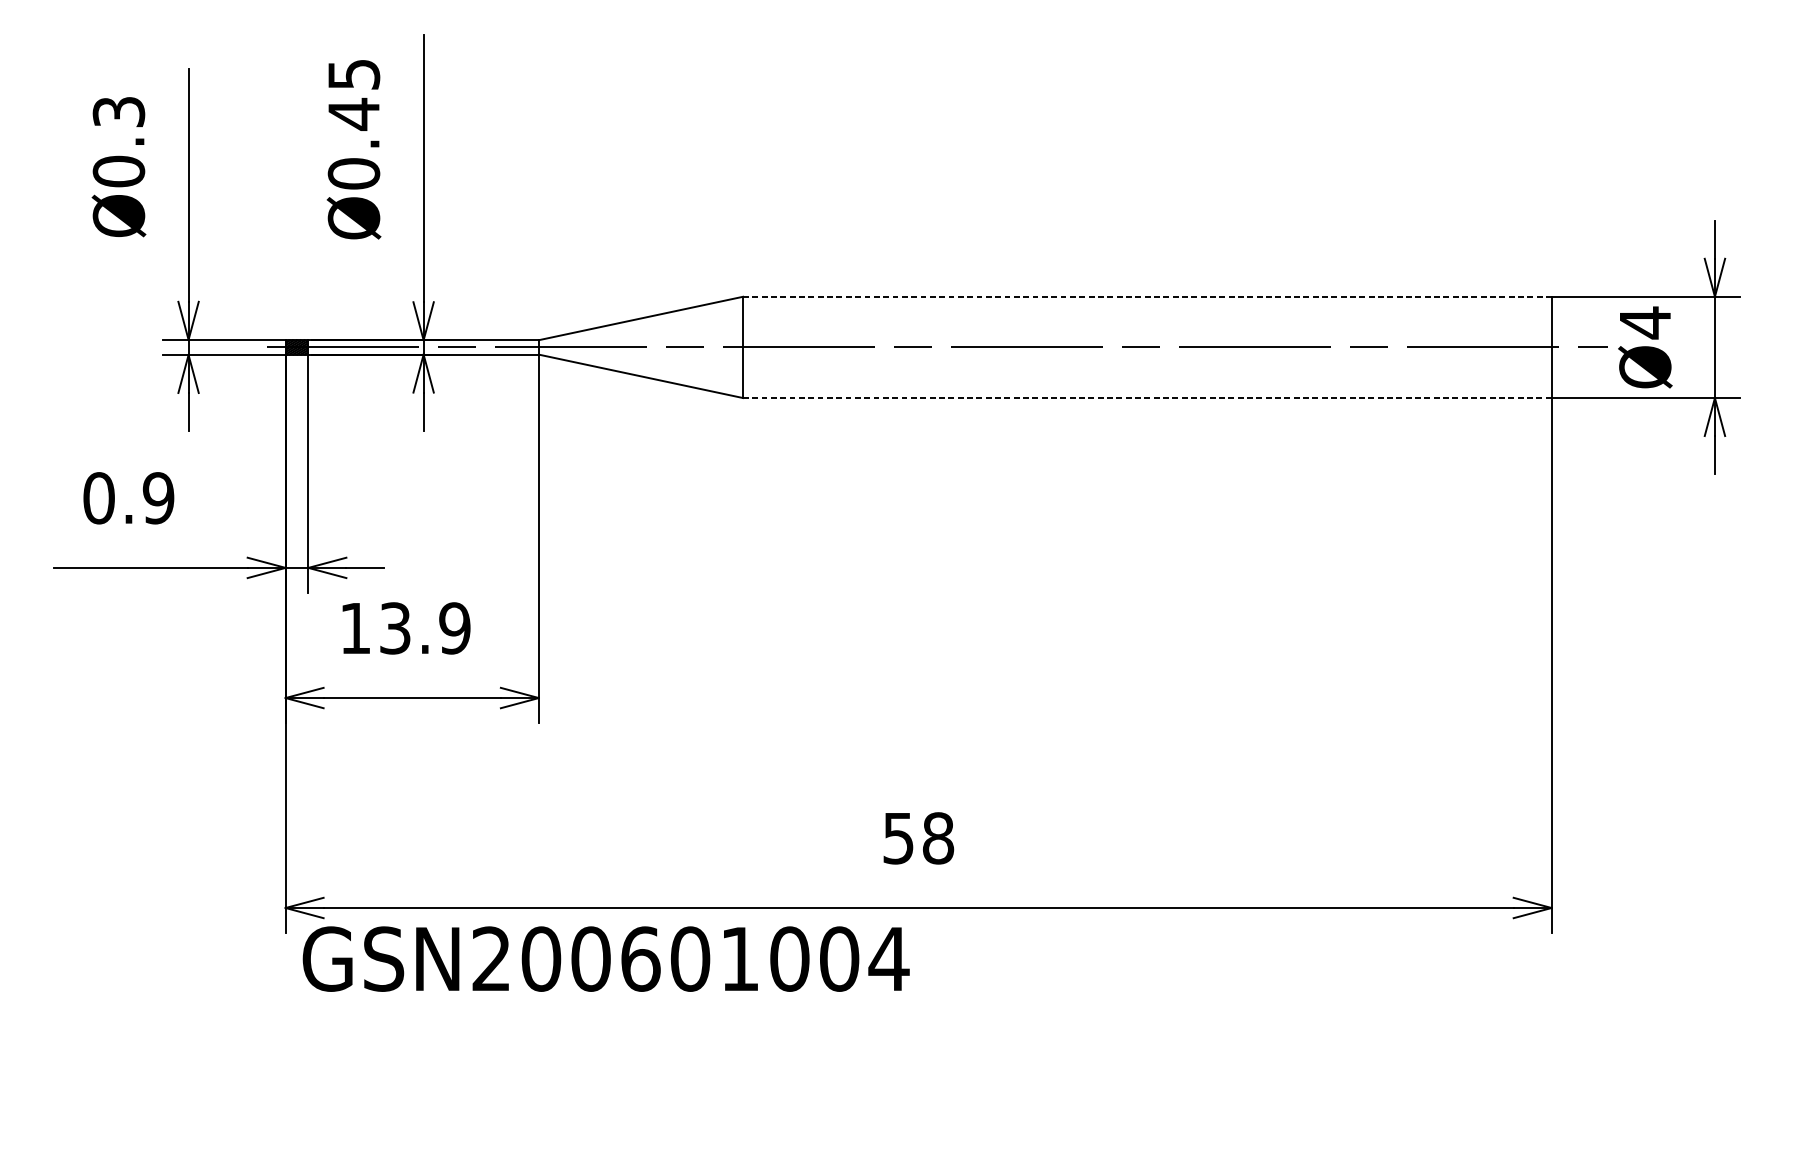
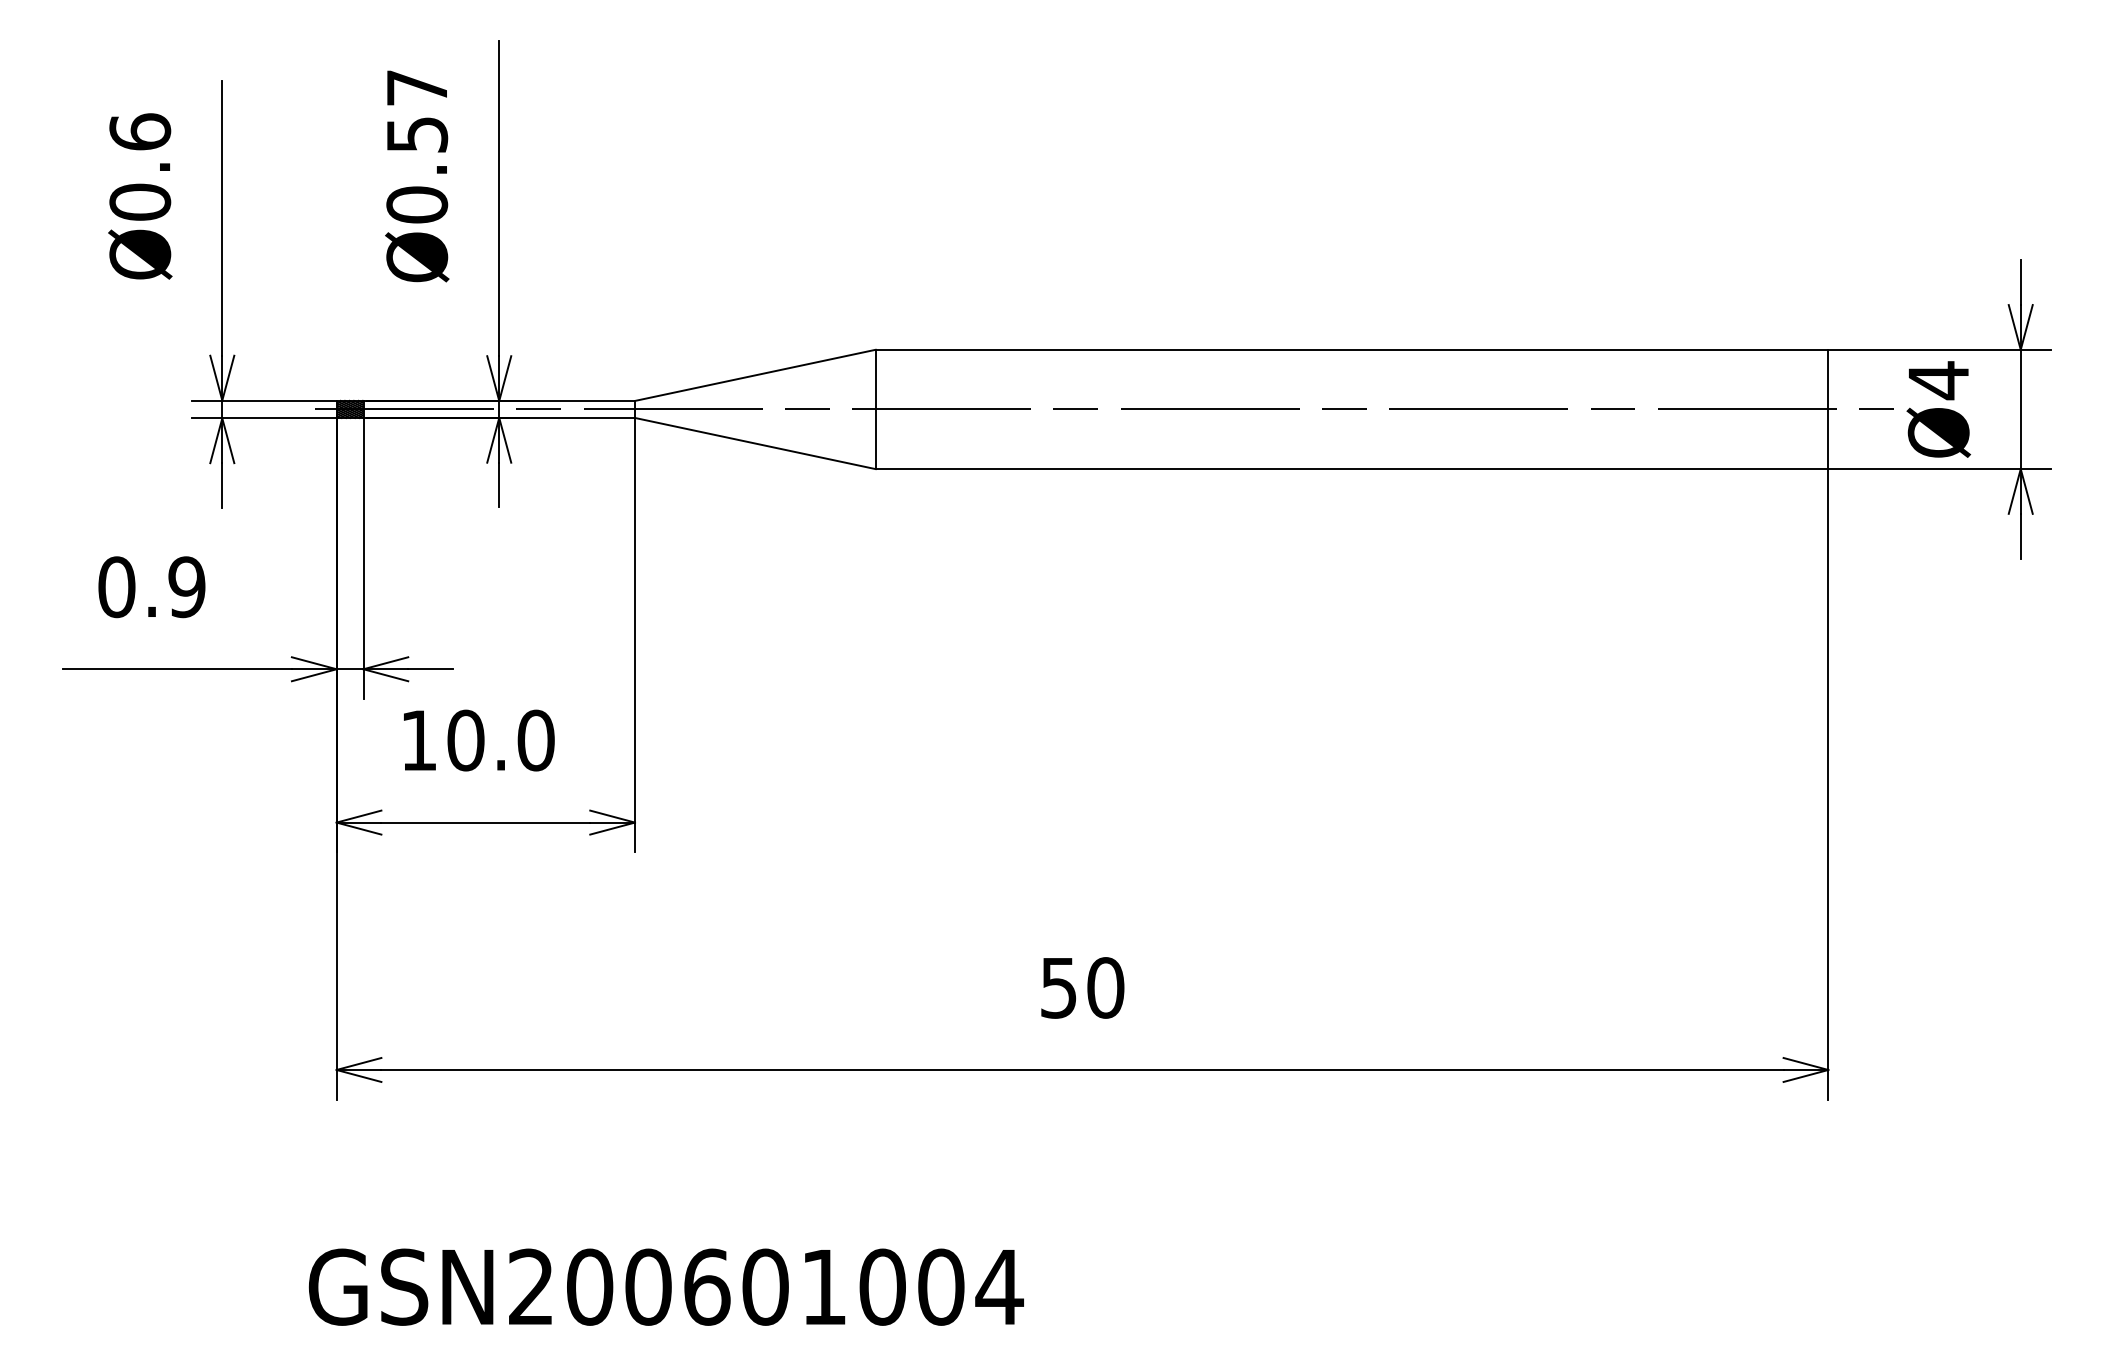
text: (354, 95) -> (417, 112), Ø0.45 -> Ø0.57
text: (119, 111) -> (140, 131), Ø0.3 -> Ø0.6
line: (1147, 296) -> (1352, 349), dashed -> solid
line: (1146, 398) -> (1351, 469), dashed -> solid
text: (424, 628) -> (500, 740), 13.9 -> 10.0
text: (938, 838) -> (1105, 987), 58 -> 50
text: (605, 958) -> (665, 1286), moved

